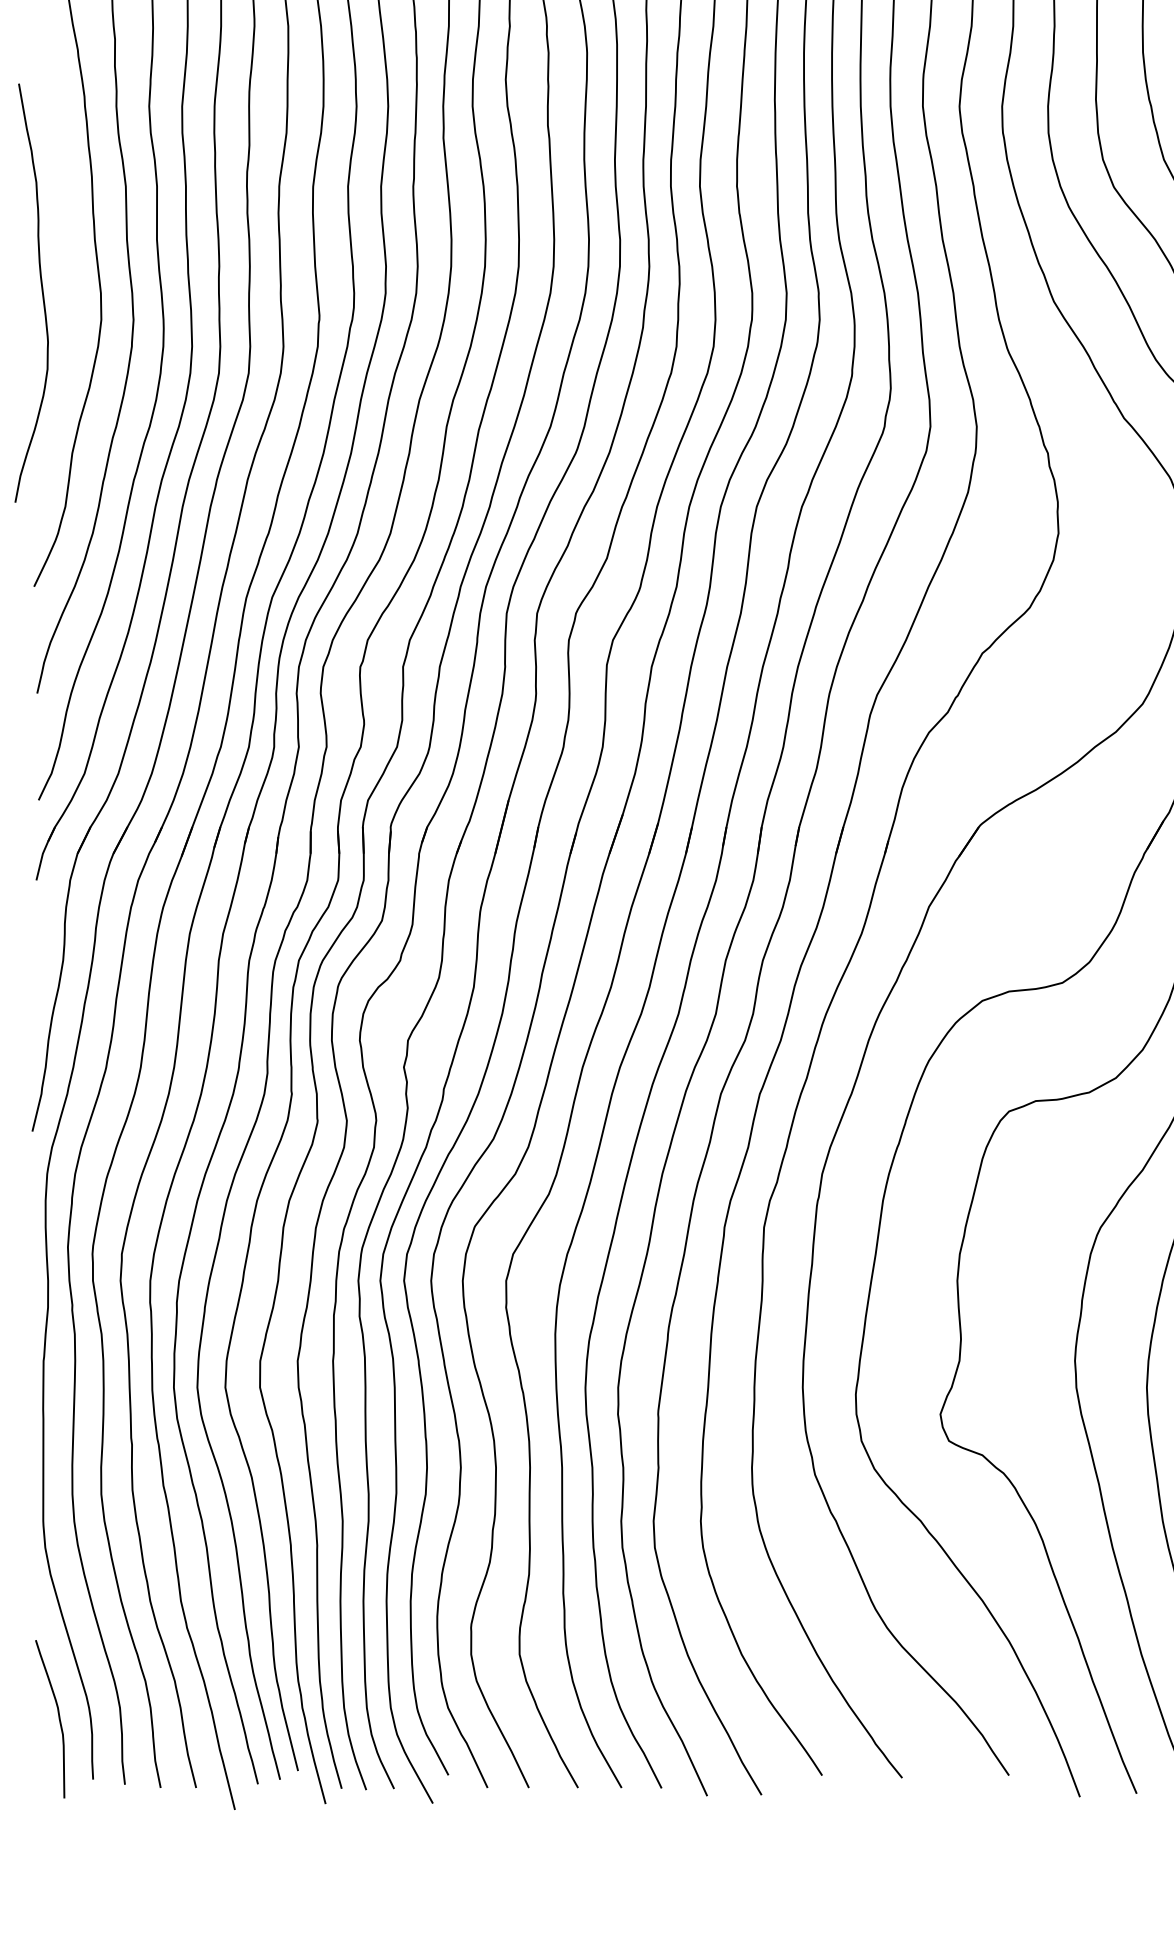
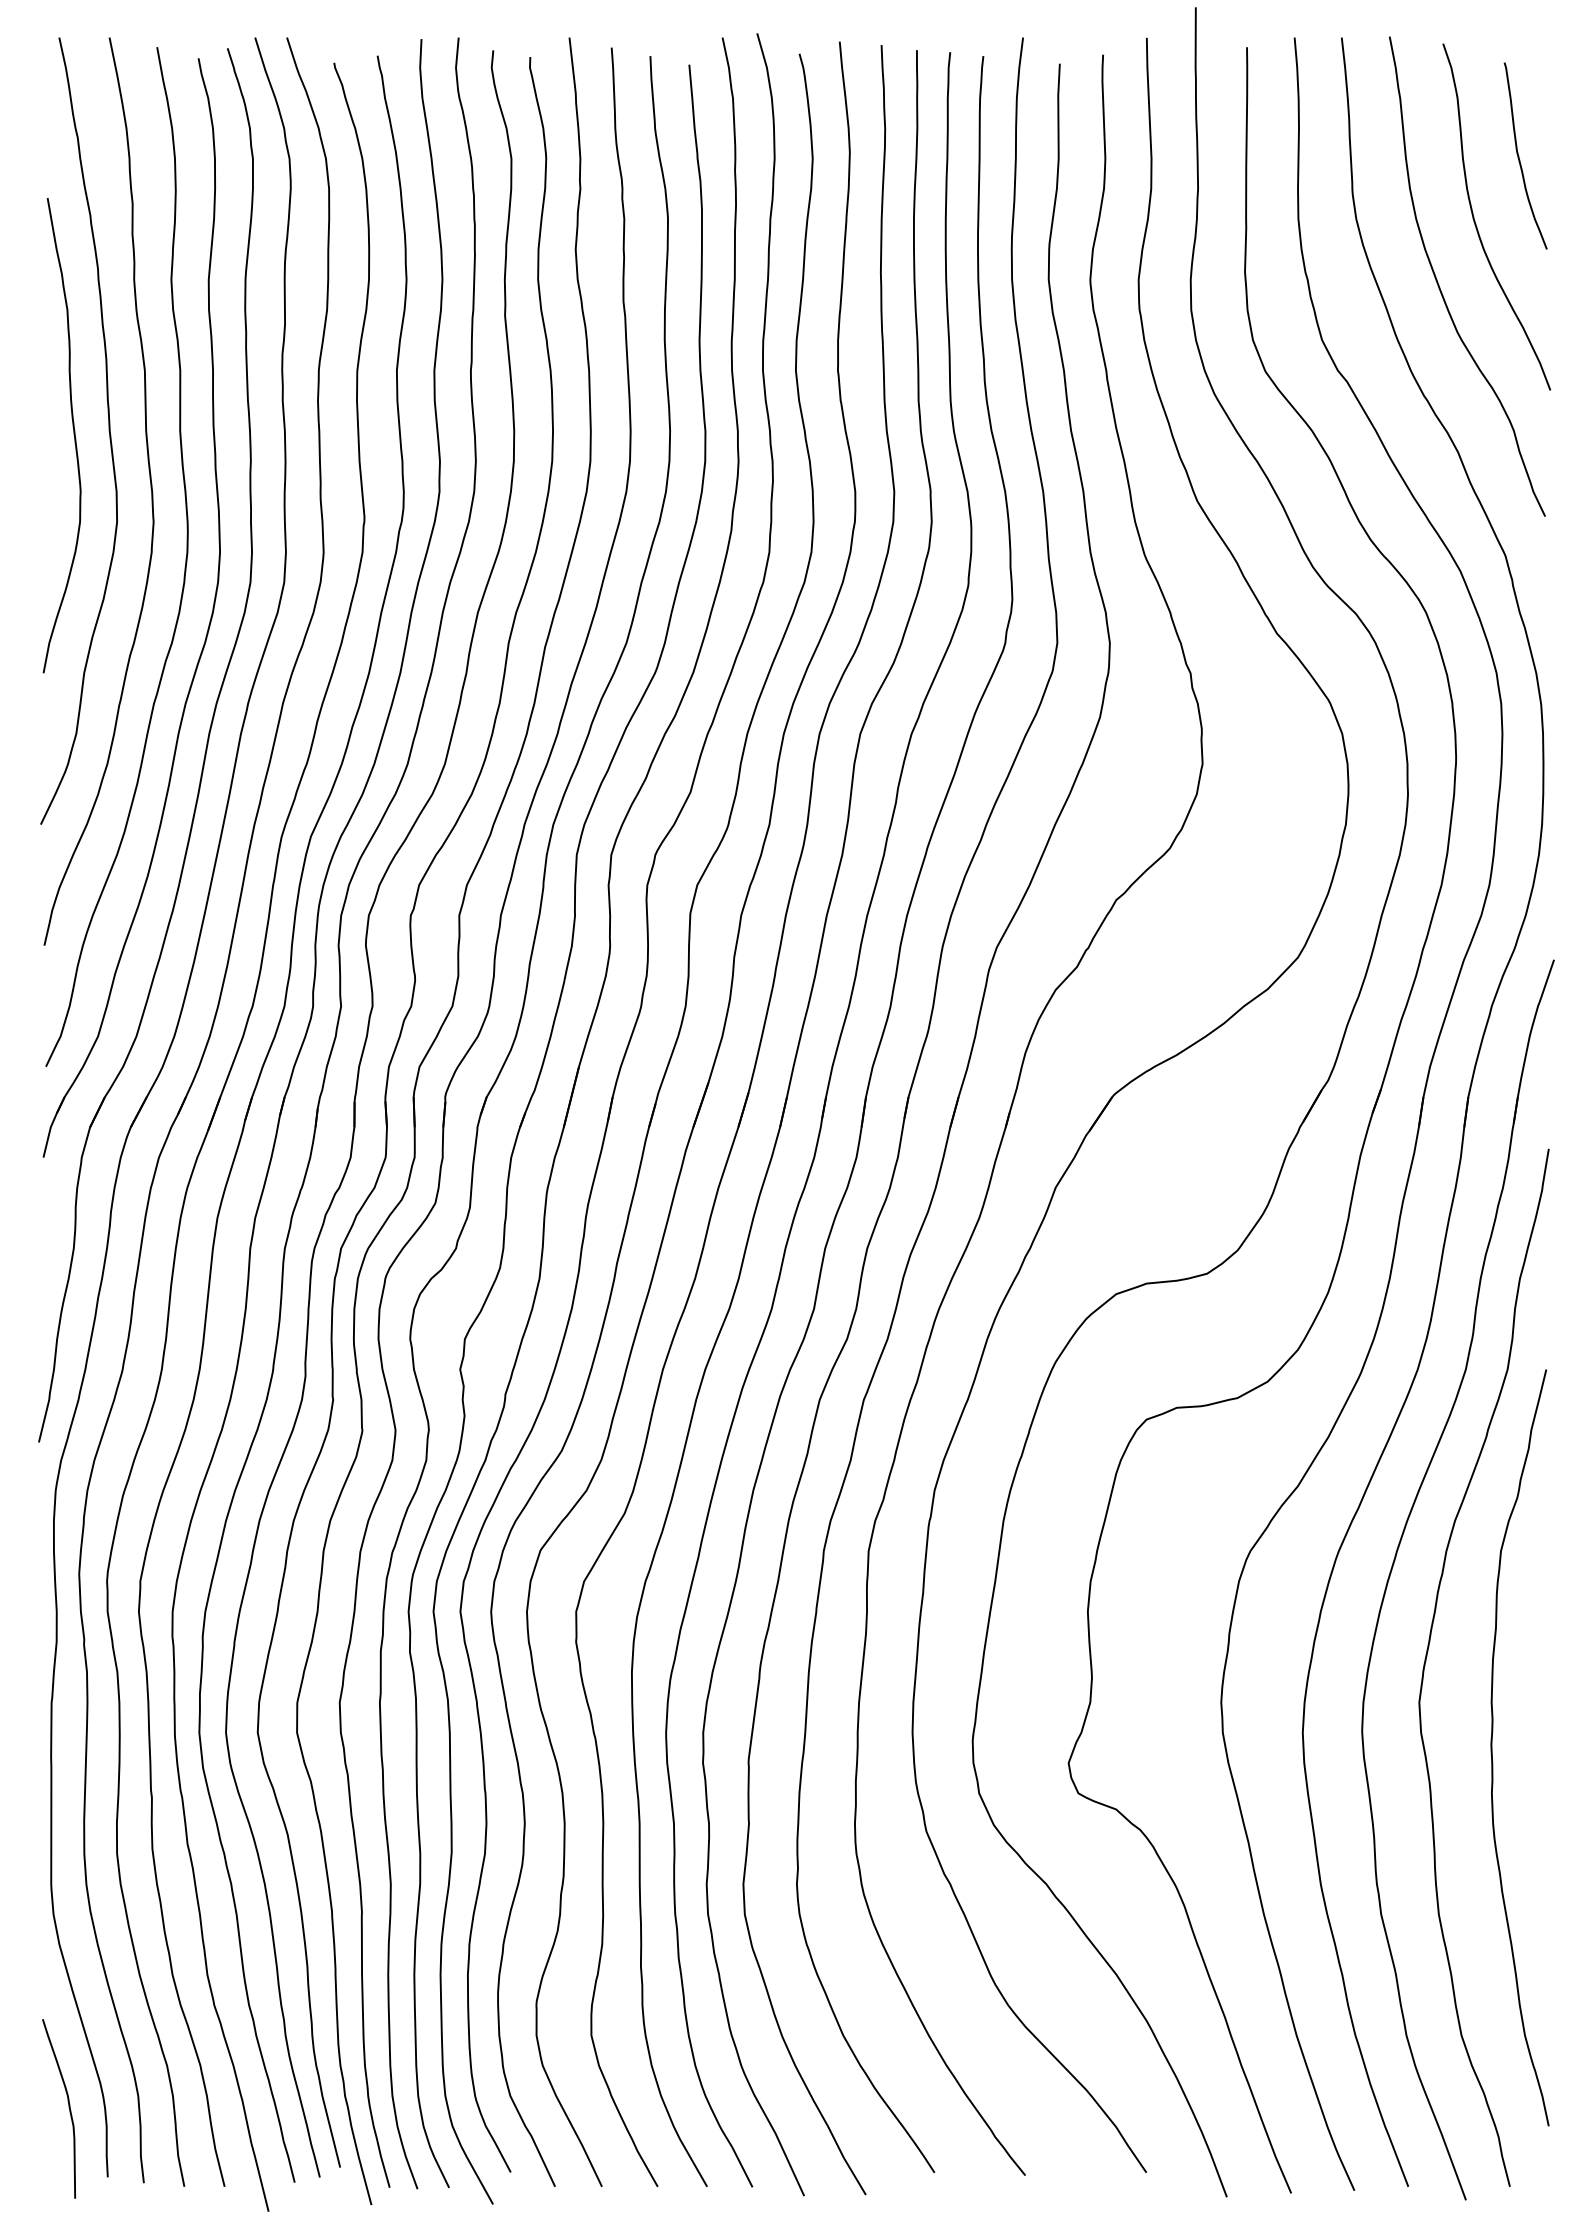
curve: (41, 293) -> (73, 435), moved

